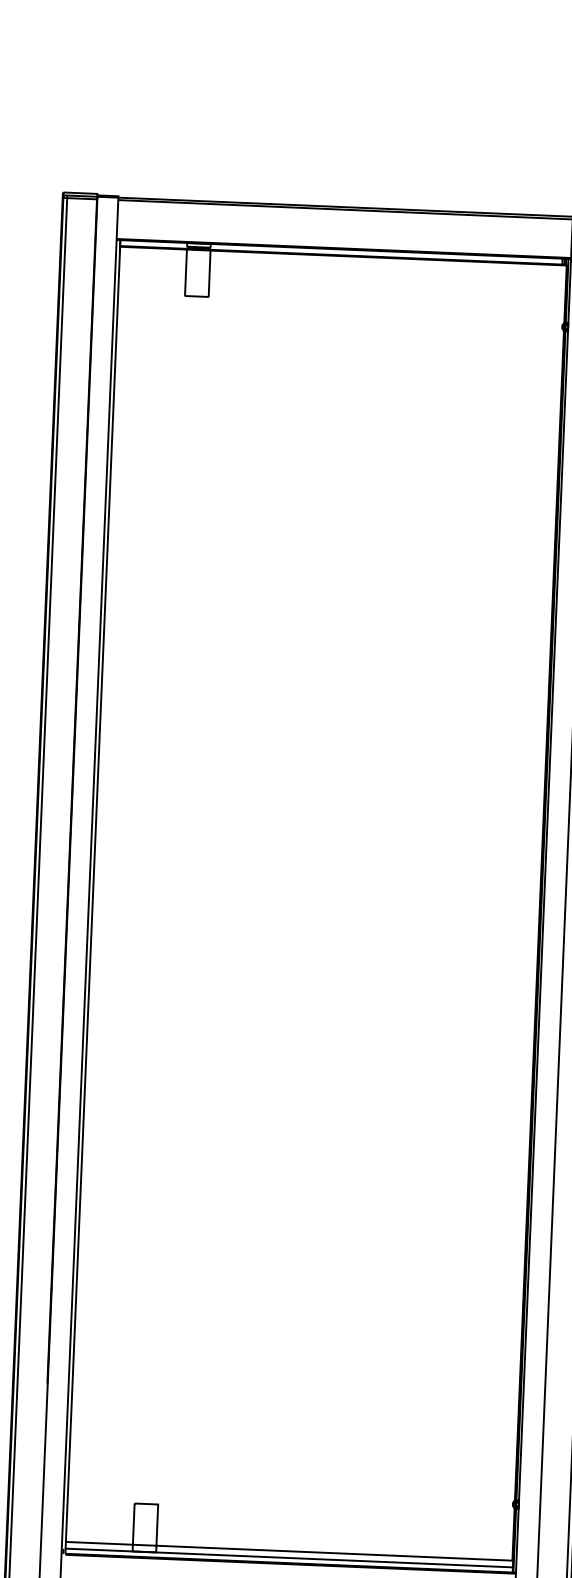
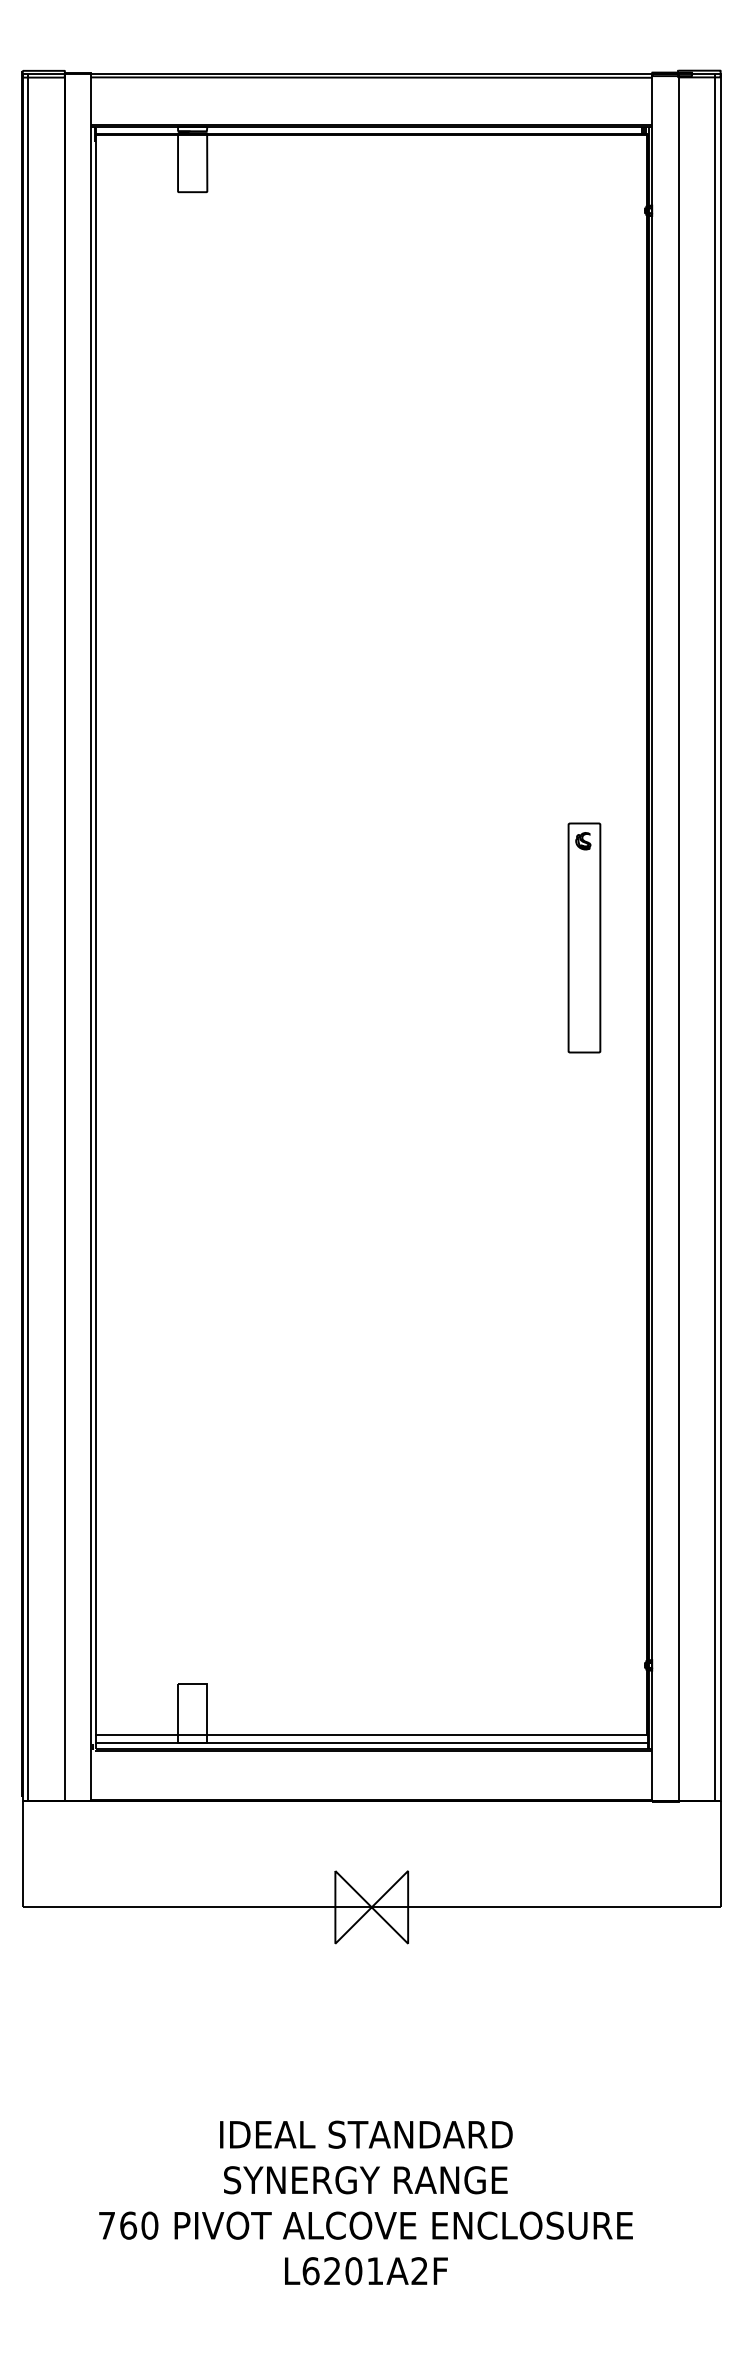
part: (488, 913) -> (584, 937), added

